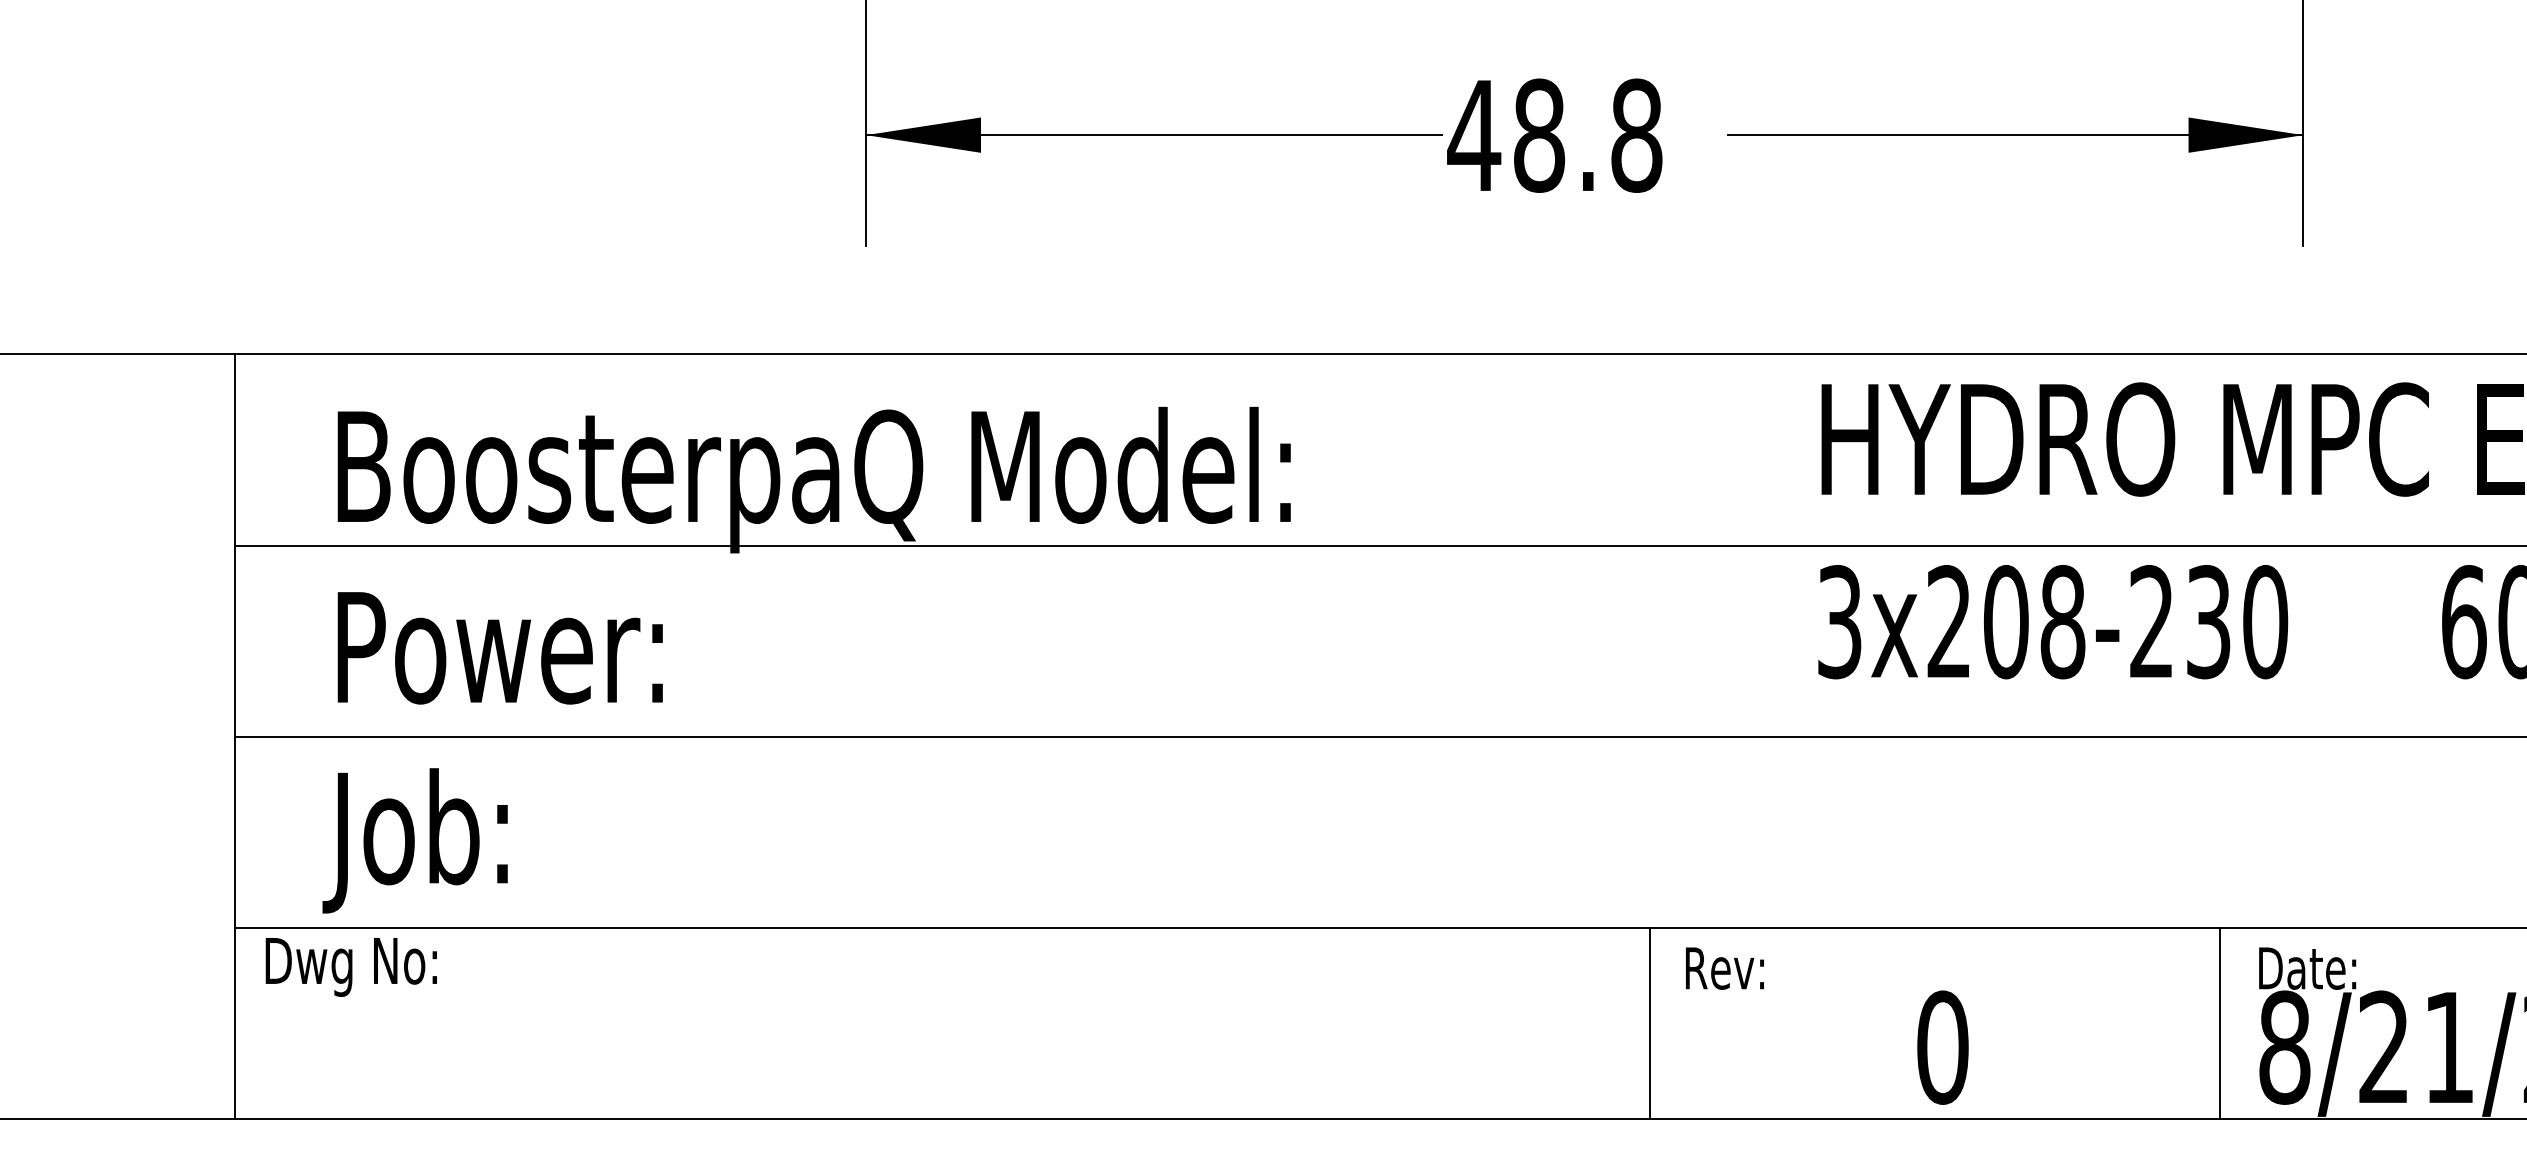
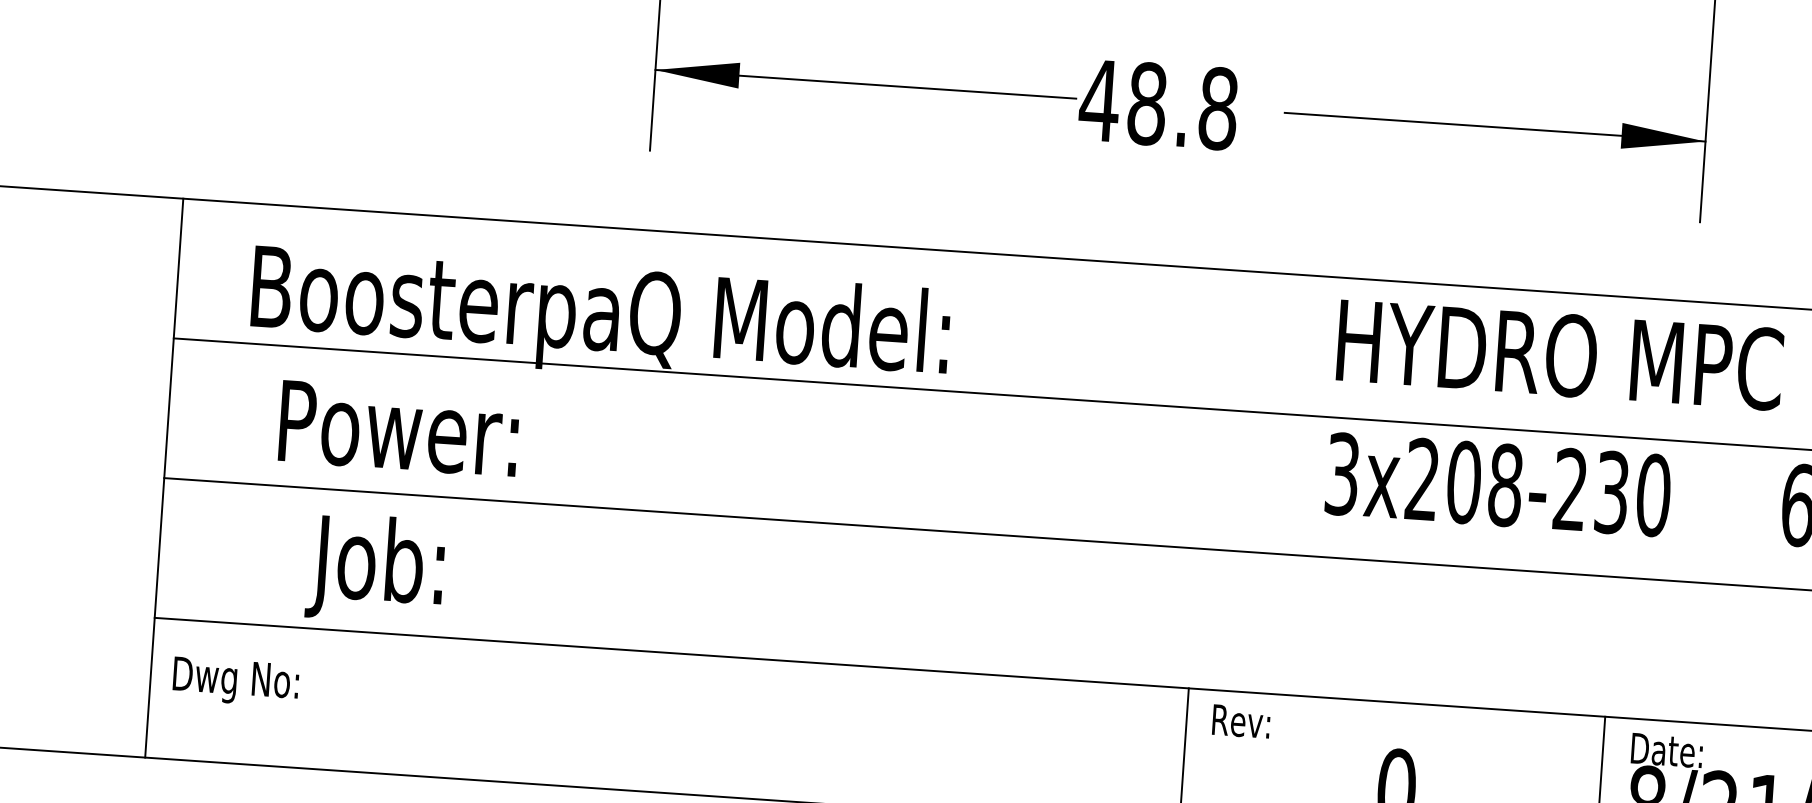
text: (499, 648) -> (398, 429), moved
text: (414, 840) -> (375, 568), moved
text: (350, 967) -> (235, 682), moved

